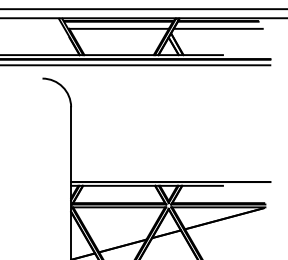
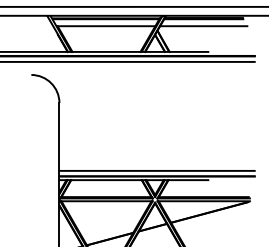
line: (170, 176) -> (156, 170), added

